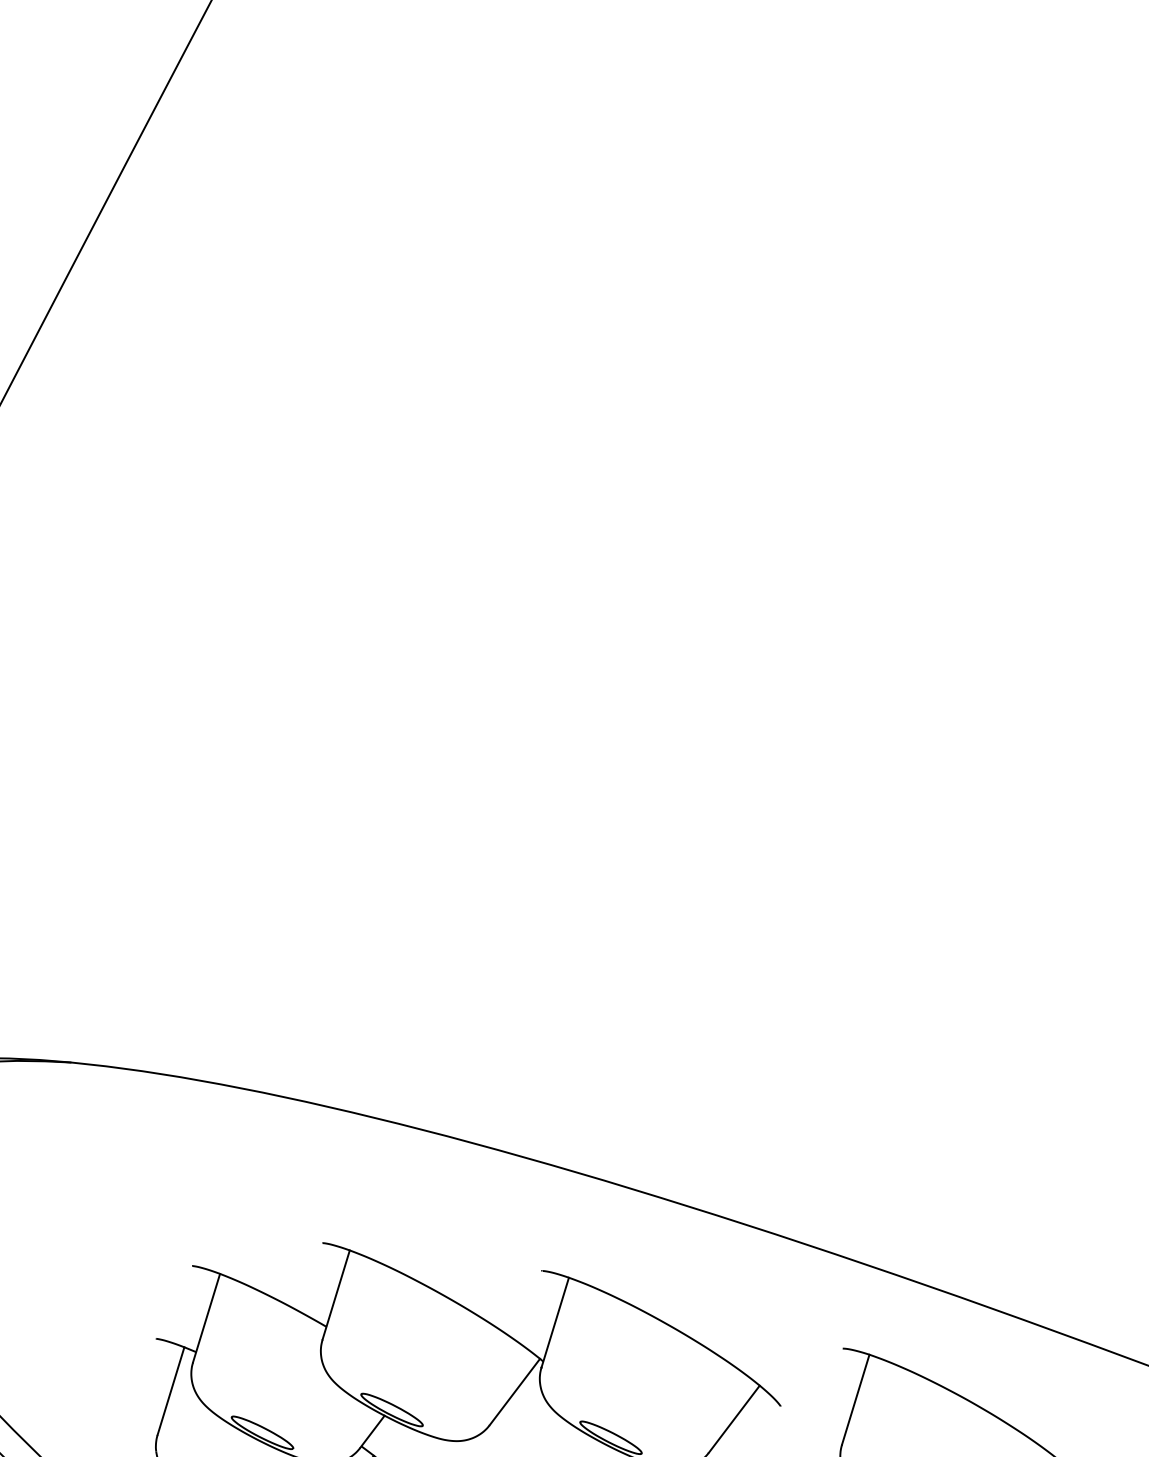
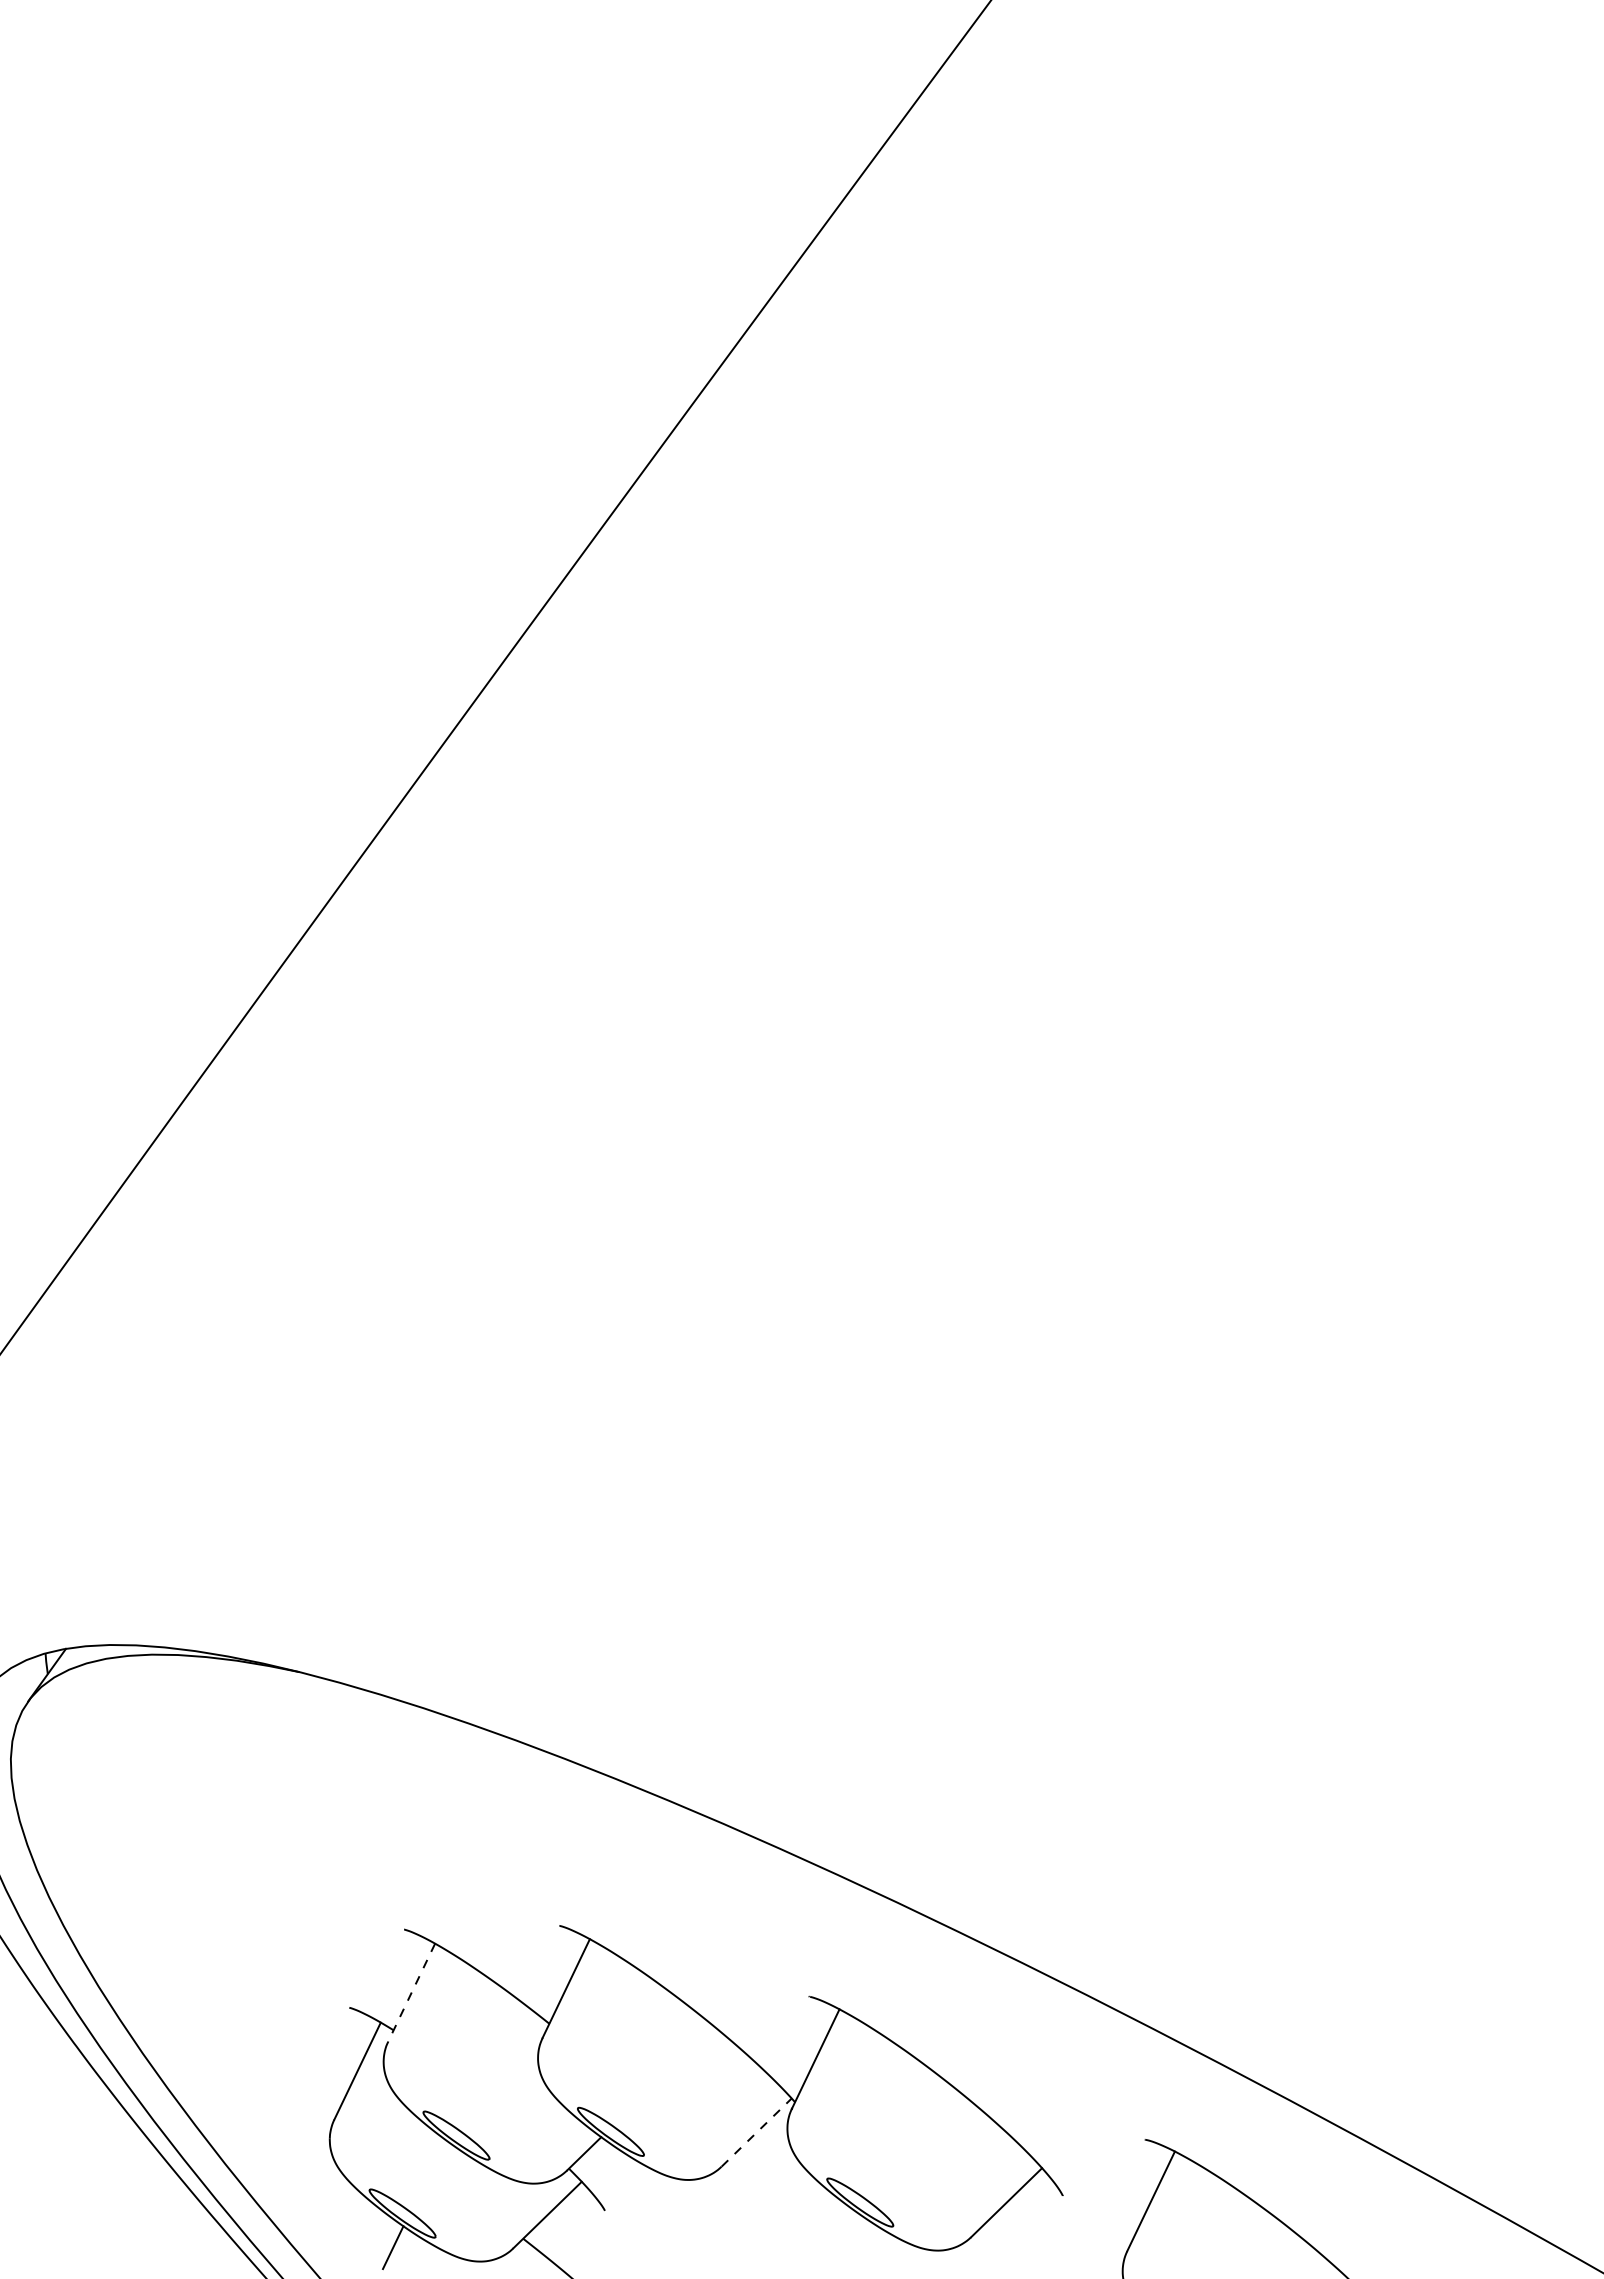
line: (206, 1318) -> (411, 1993), solid -> dashed
line: (514, 1392) -> (756, 2132), solid -> dashed

